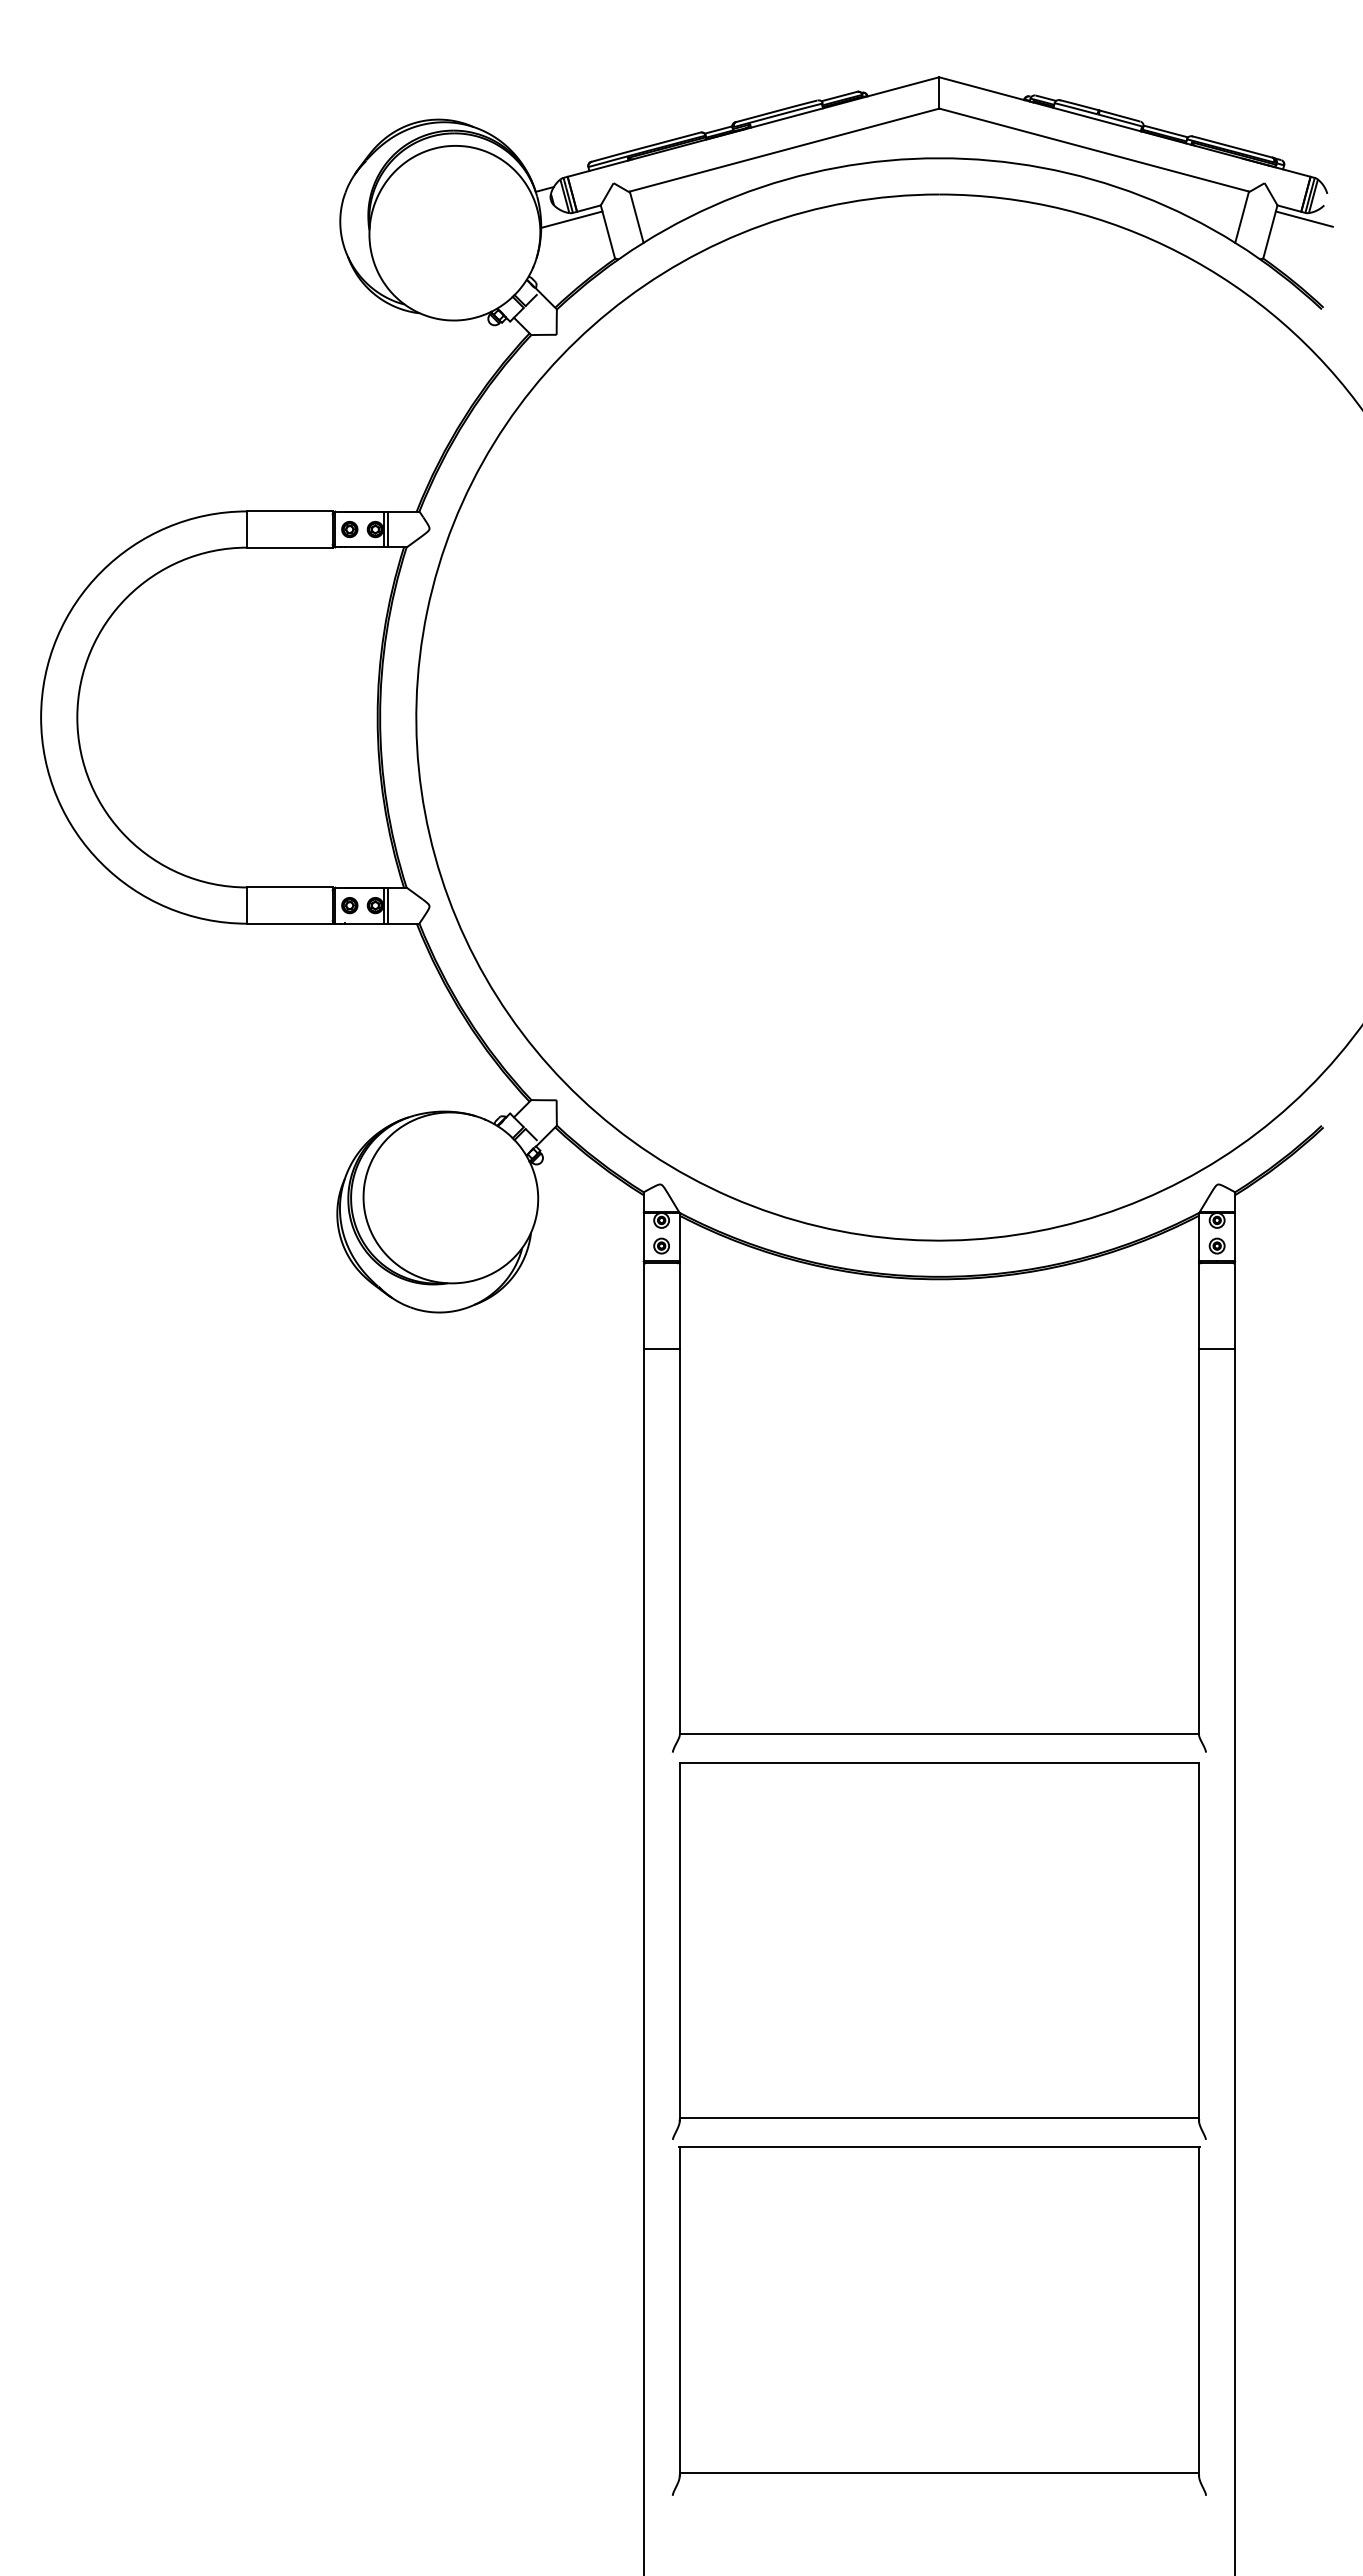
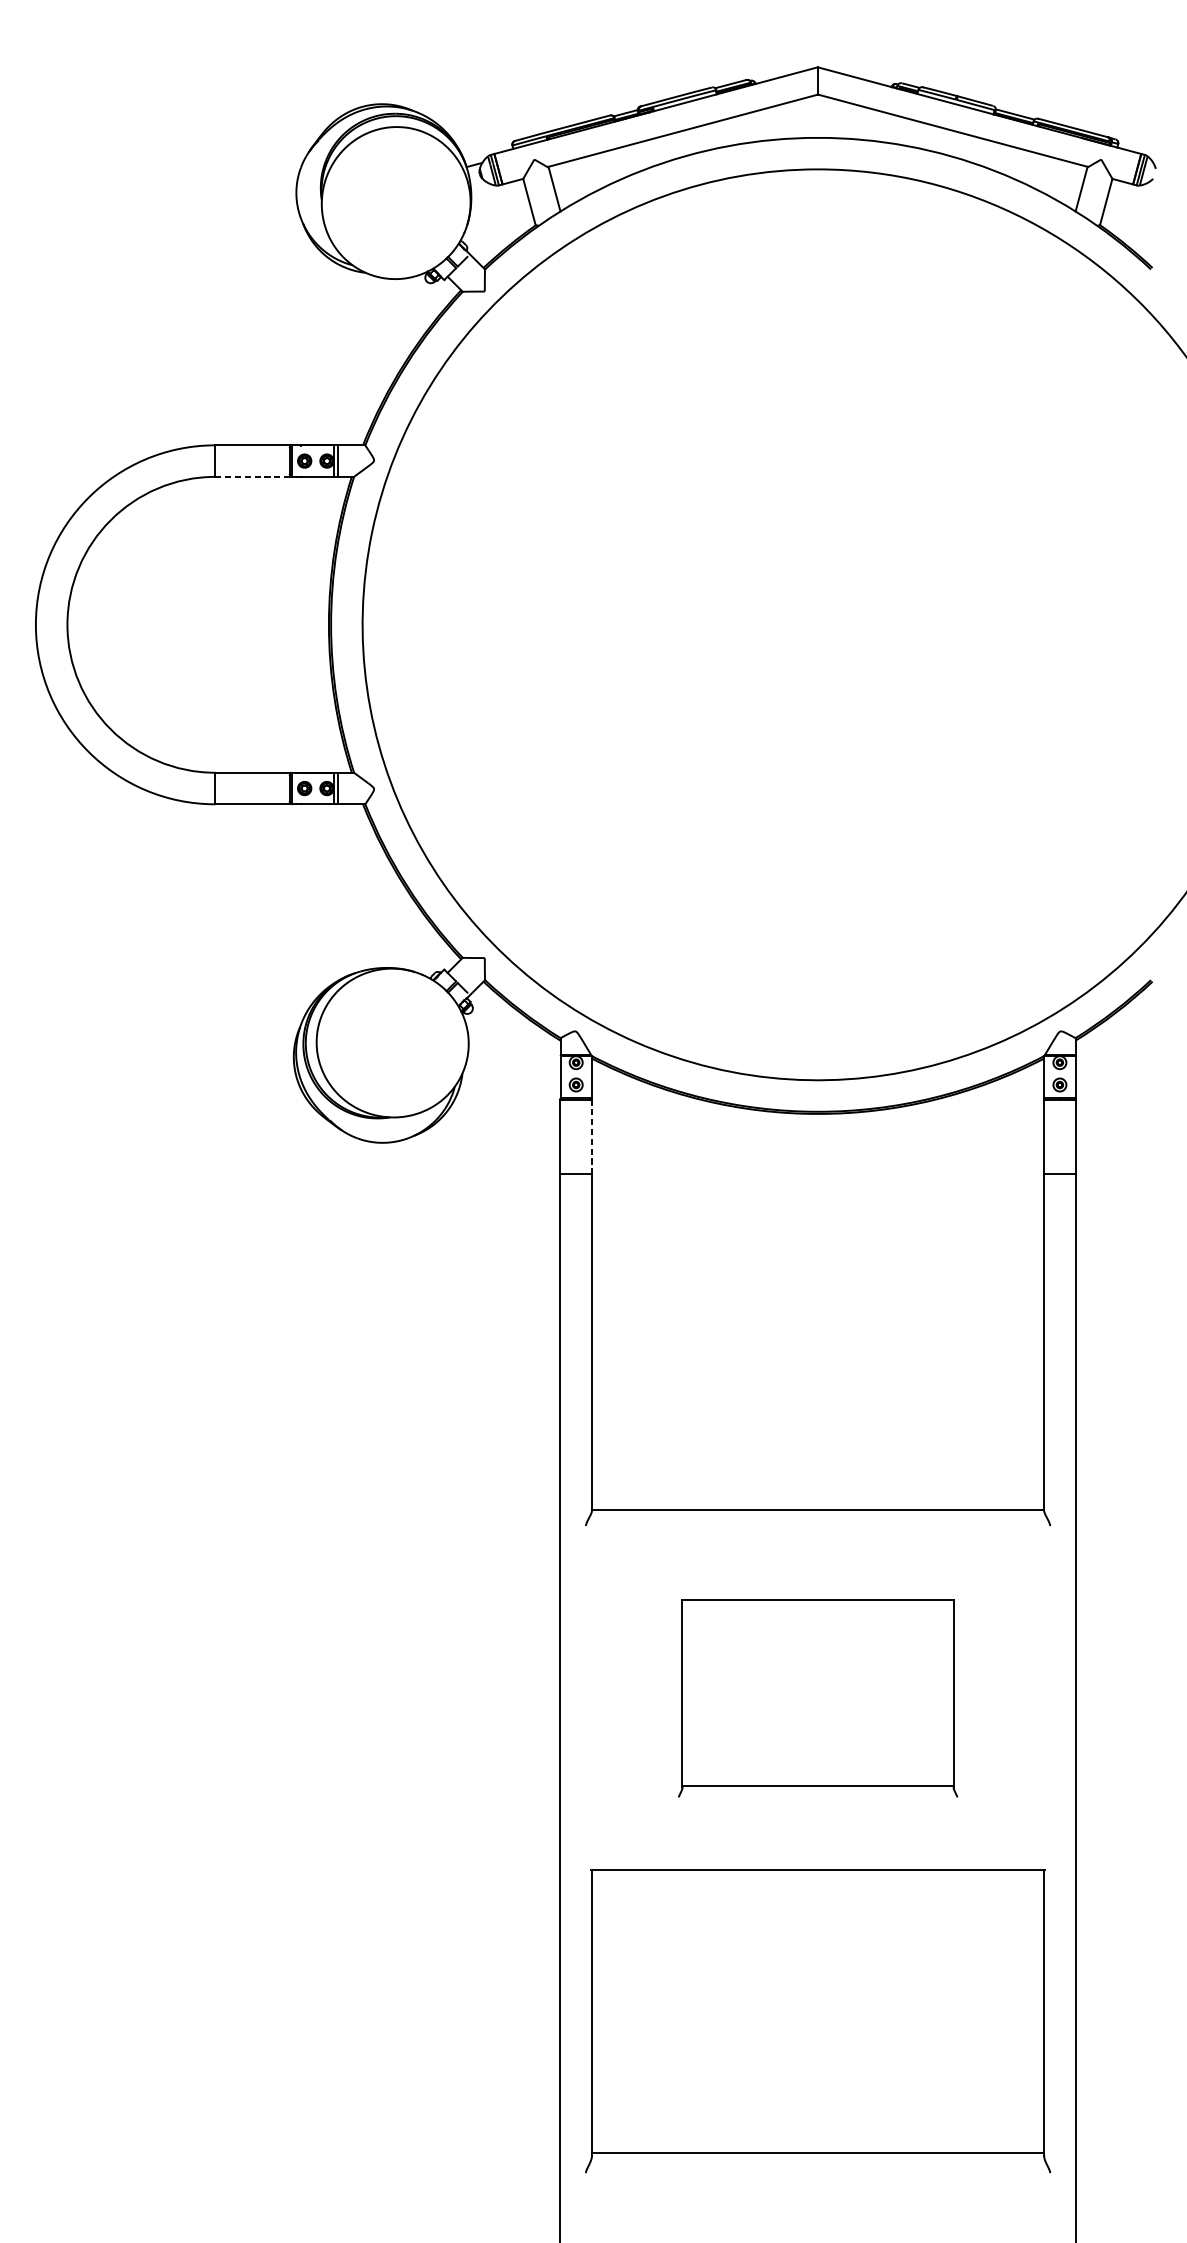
line: (1303, 218) -> (1135, 190), removed
line: (571, 219) -> (497, 191), removed
line: (289, 547) -> (252, 476), solid -> dashed
line: (679, 1305) -> (591, 1136), solid -> dashed
part: (939, 1950) -> (818, 1698), size x0.6

